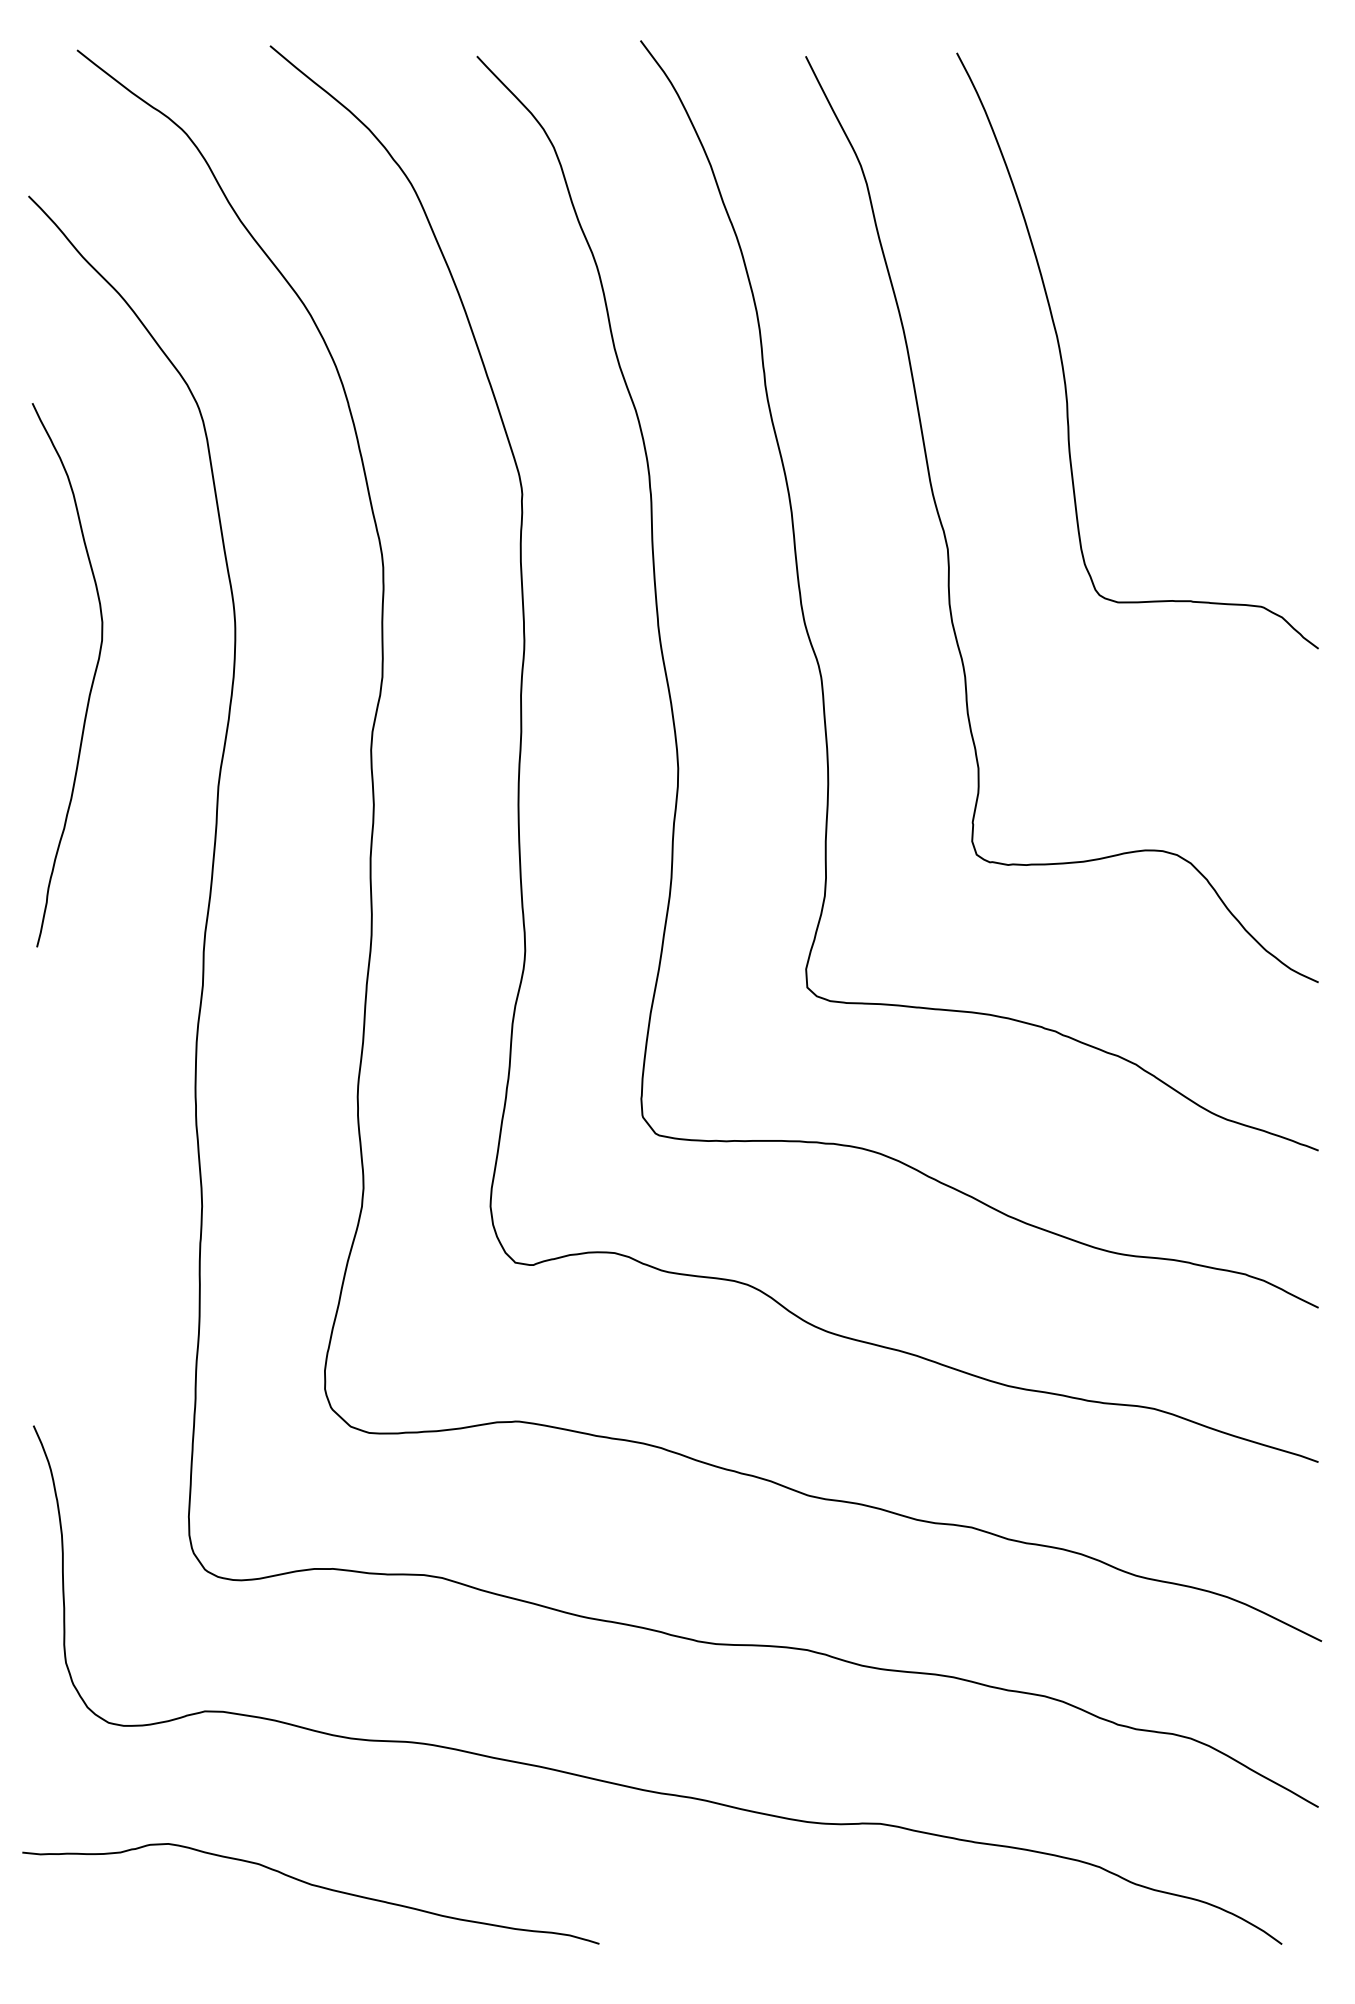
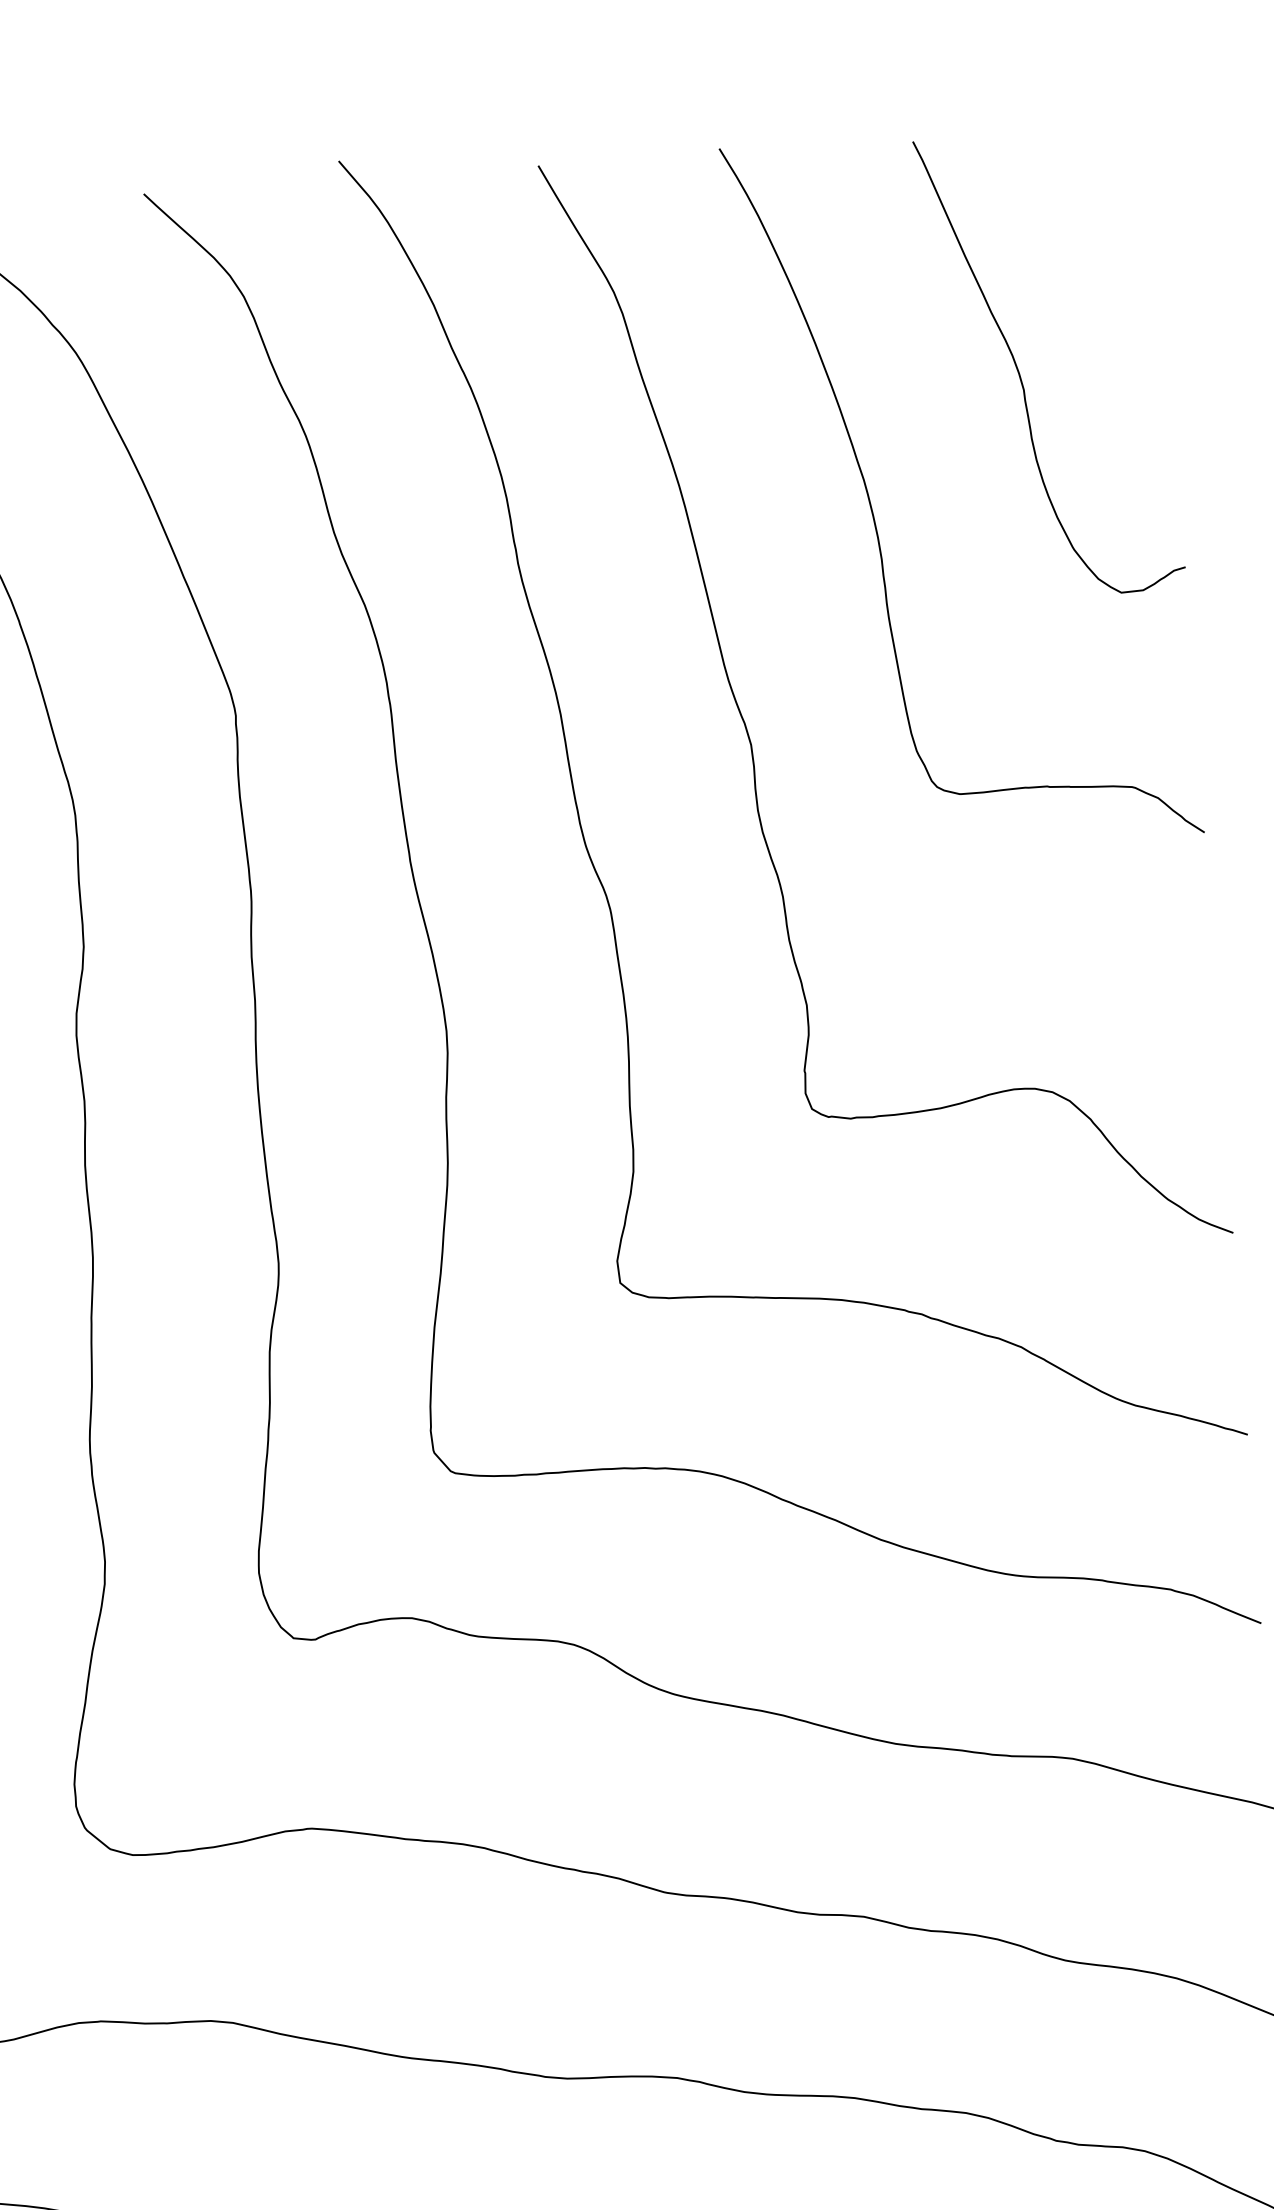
curve: (1193, 258) -> (1020, 374), added

